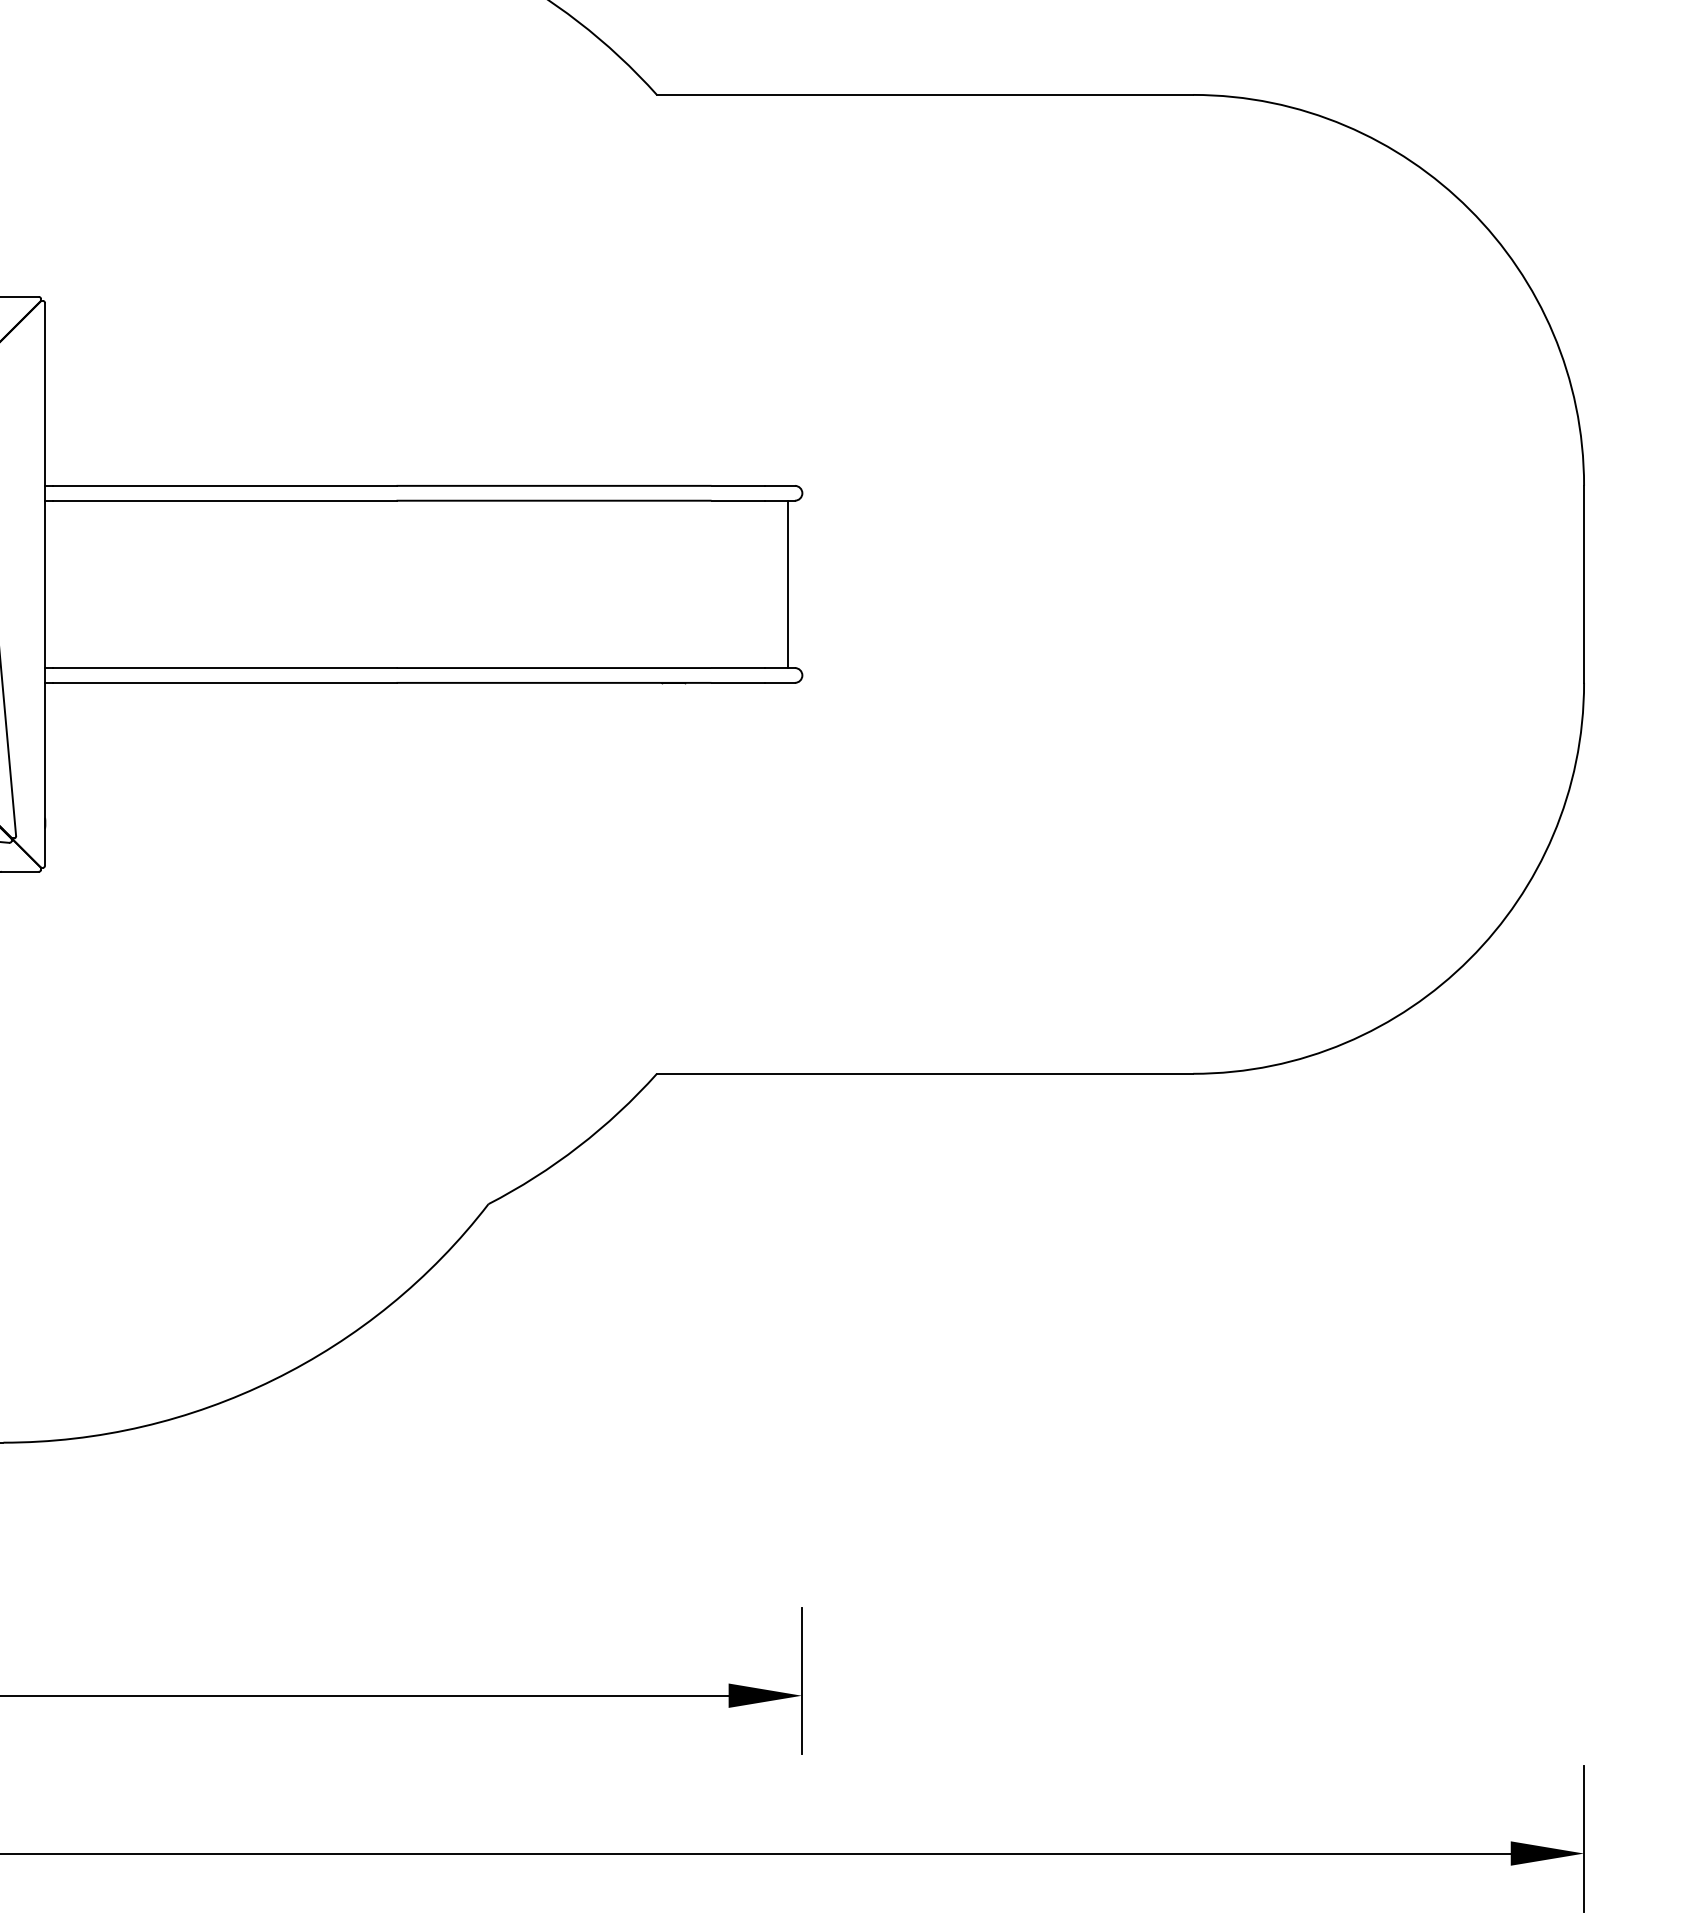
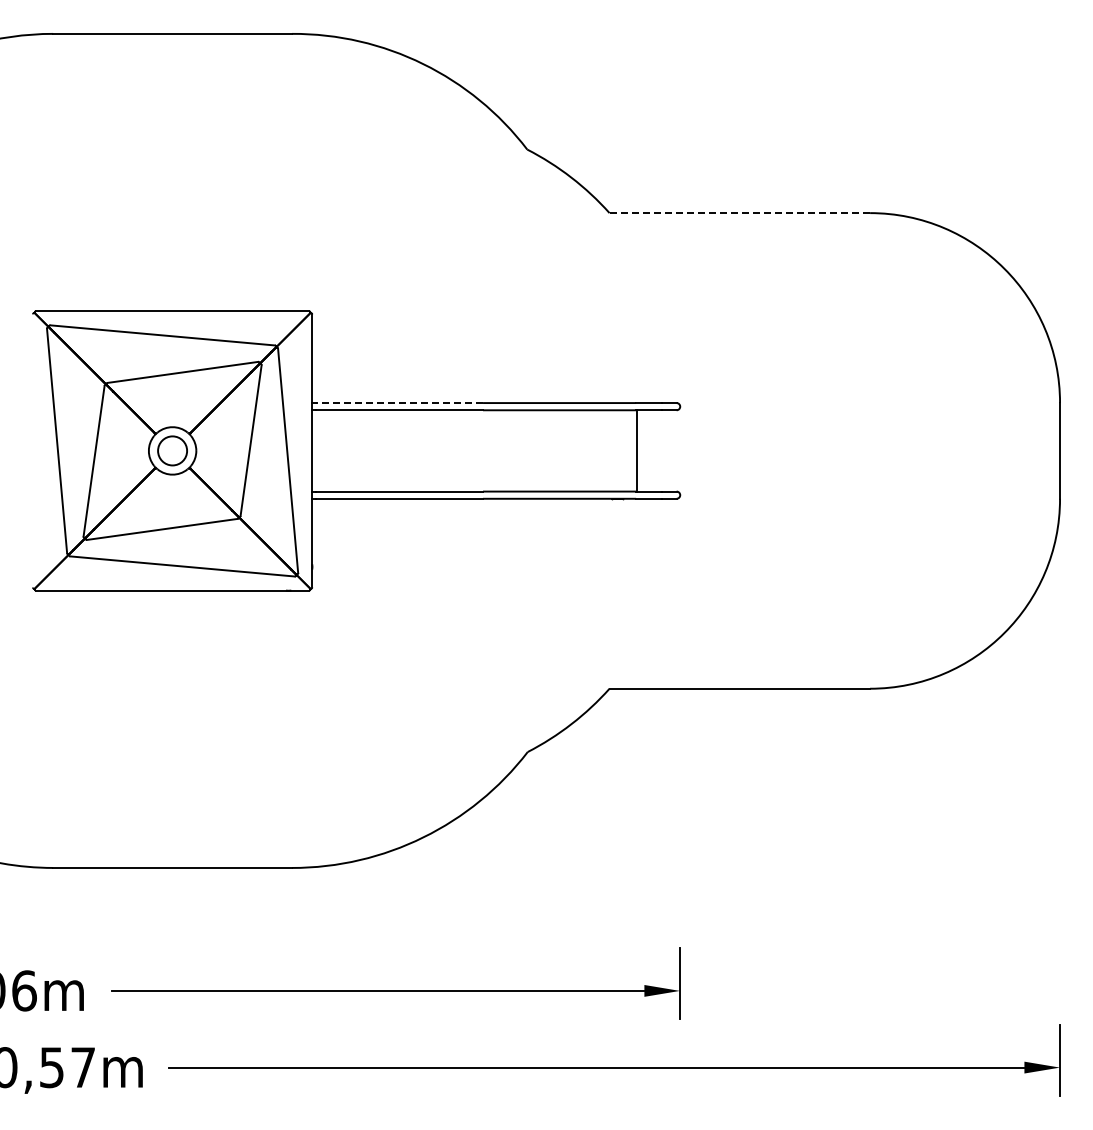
line: (924, 95) -> (739, 213), solid -> dashed
line: (224, 486) -> (399, 403), solid -> dashed
line: (788, 583) -> (637, 450), moved

